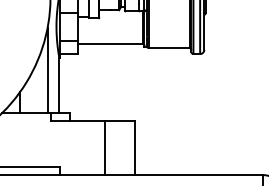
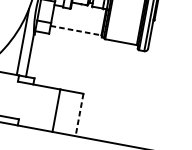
line: (110, 44) -> (75, 30), solid -> dashed
line: (134, 148) -> (79, 115), solid -> dashed

